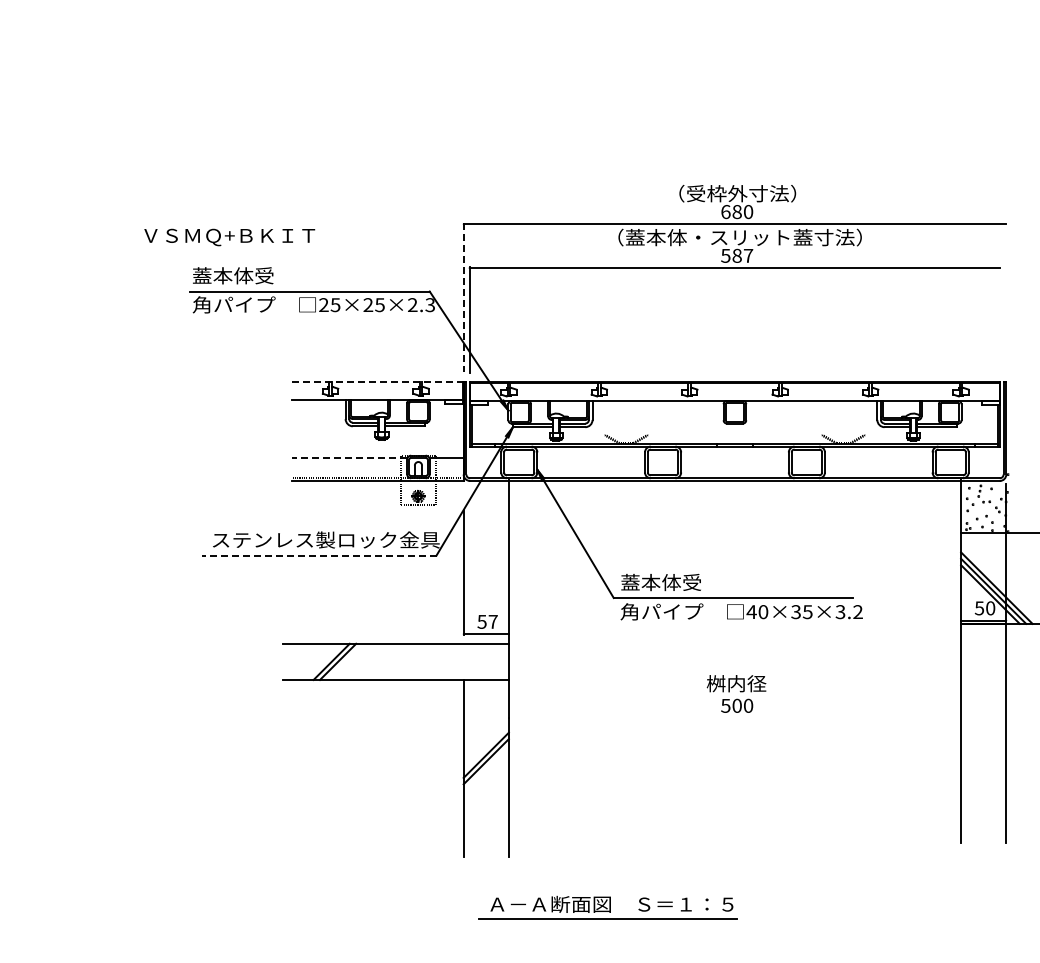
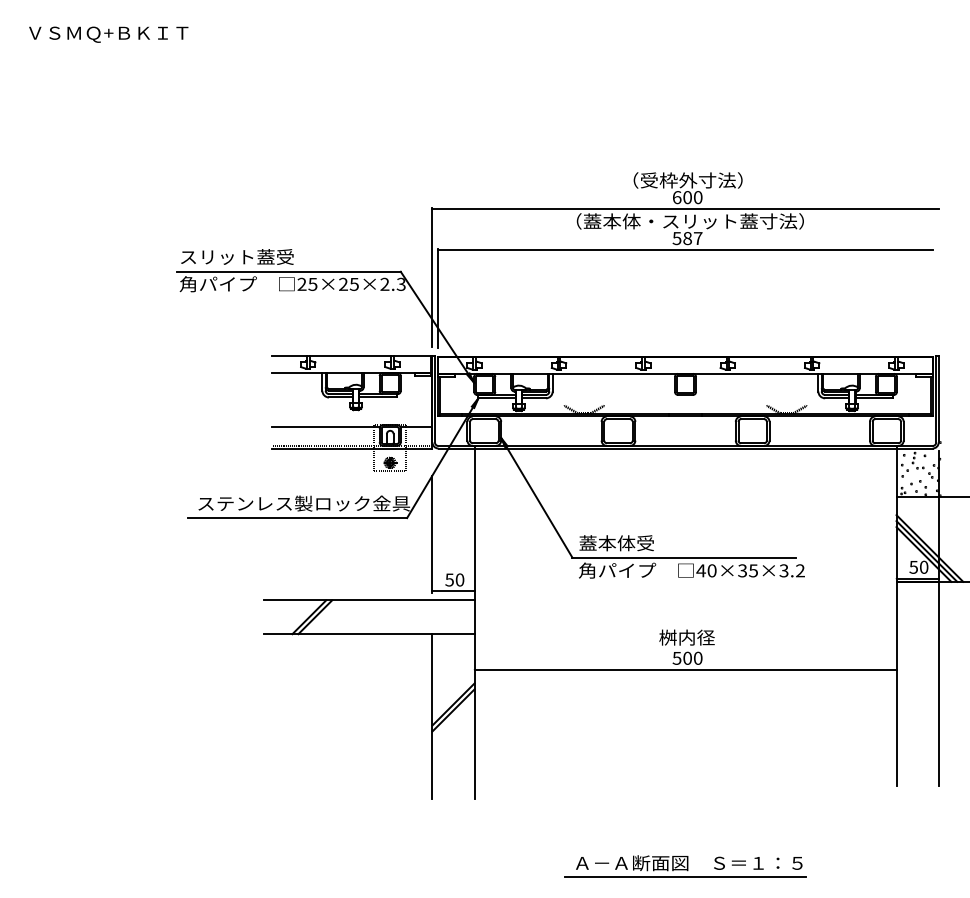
text: (736, 211) -> (686, 197), 680 -> 600
text: (229, 237) -> (108, 34), moved
text: (253, 275) -> (236, 256), 蓋本体受 -> スリット蓋受
line: (463, 297) -> (432, 277), dashed -> solid
line: (377, 381) -> (352, 355), dashed -> solid
line: (349, 458) -> (325, 427), dashed -> solid
line: (318, 555) -> (297, 518), dashed -> solid
text: (492, 621) -> (459, 579), 57 -> 50
line: (734, 718) -> (685, 670), added
part: (607, 907) -> (685, 866), moved

